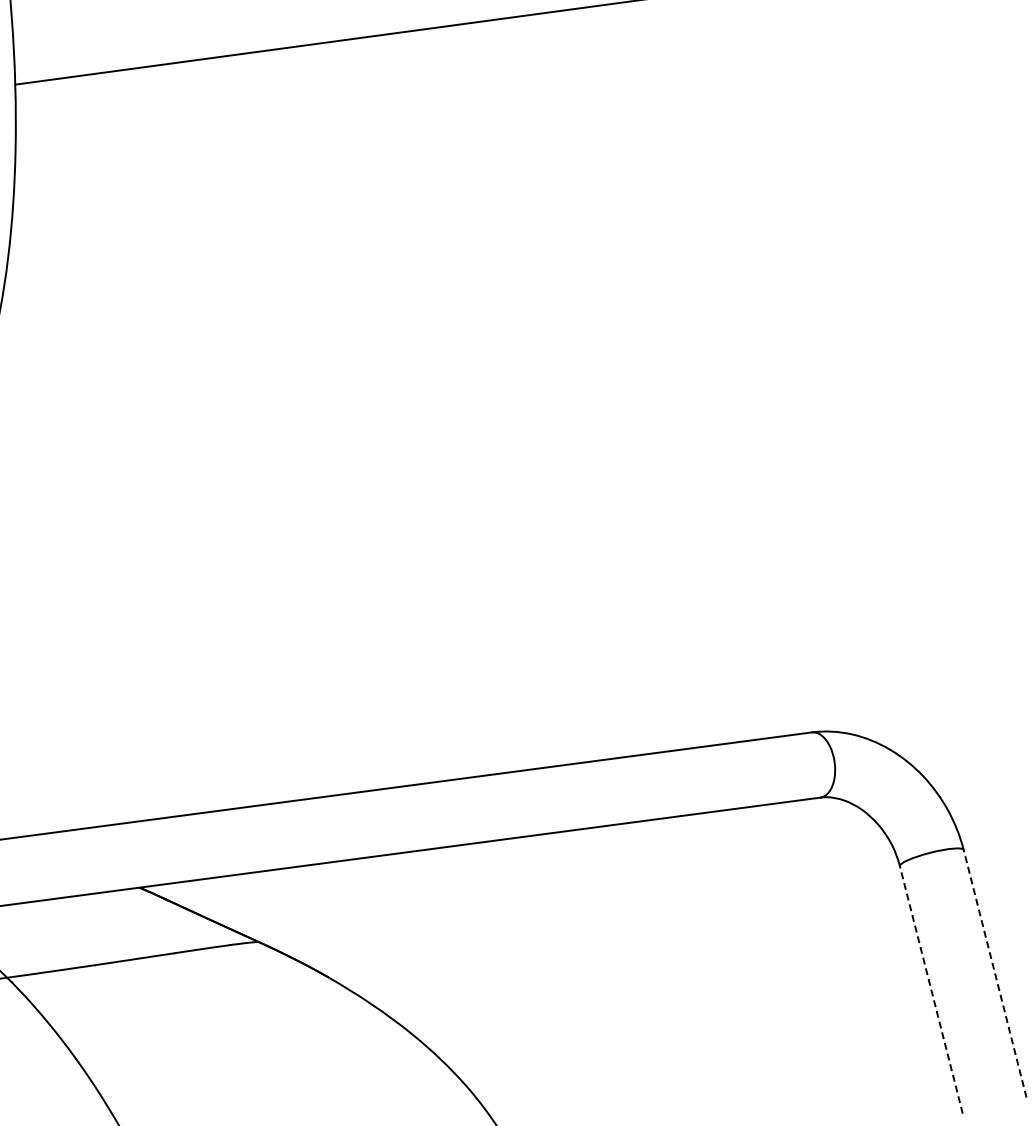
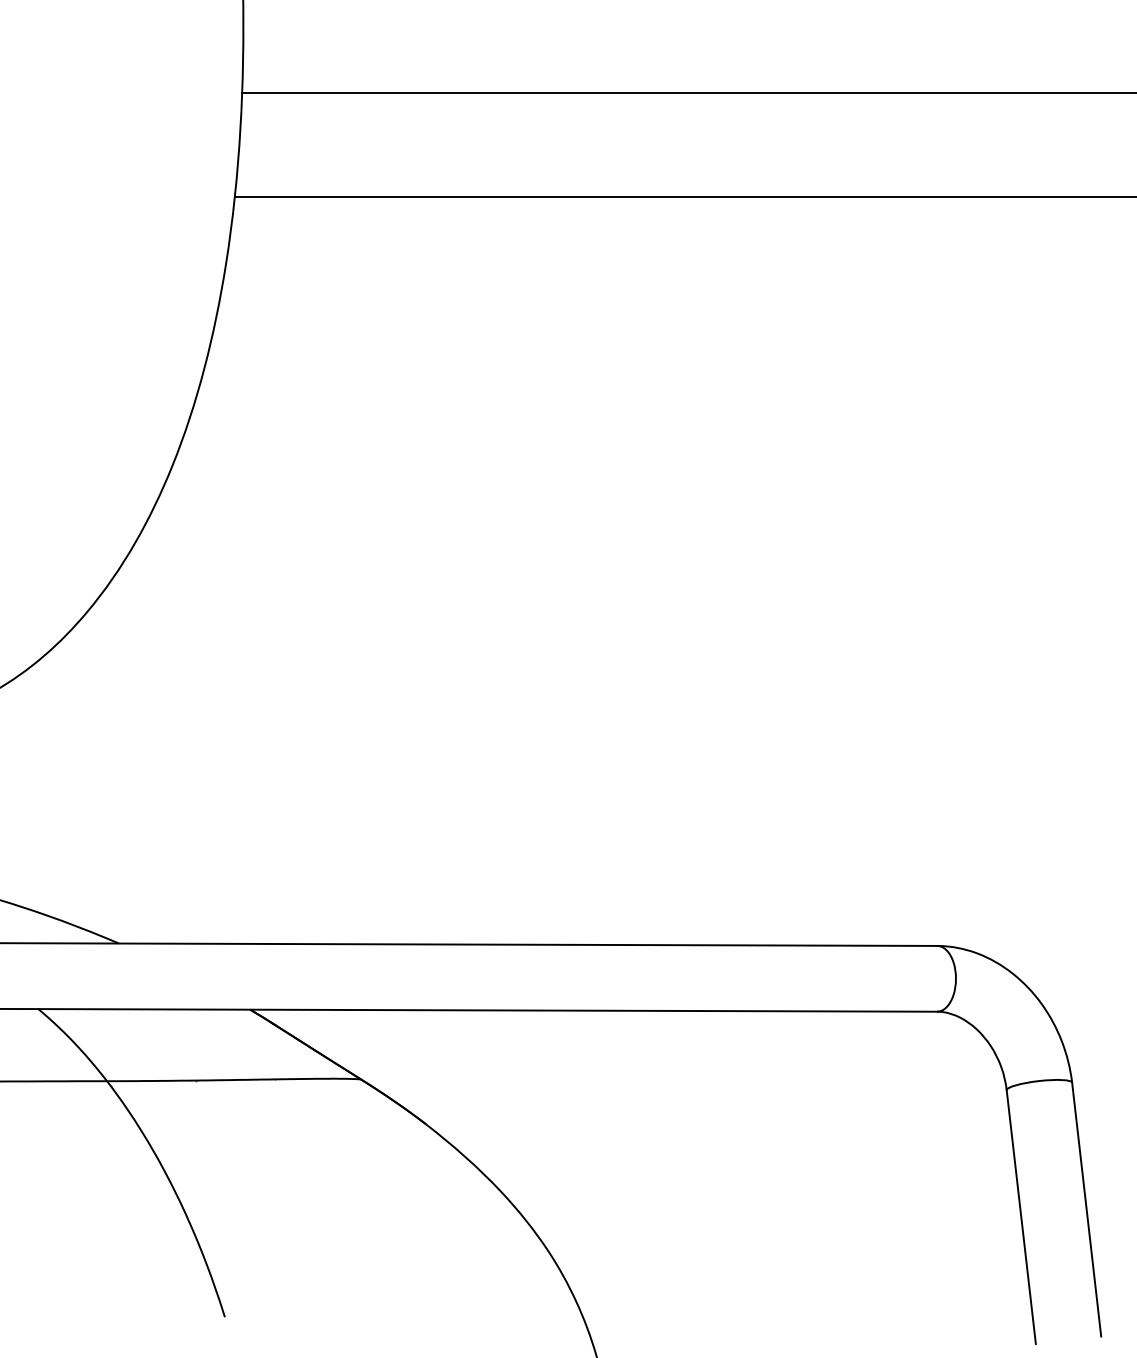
line: (994, 973) -> (1086, 1209), dashed -> solid
line: (931, 990) -> (1021, 1217), dashed -> solid

